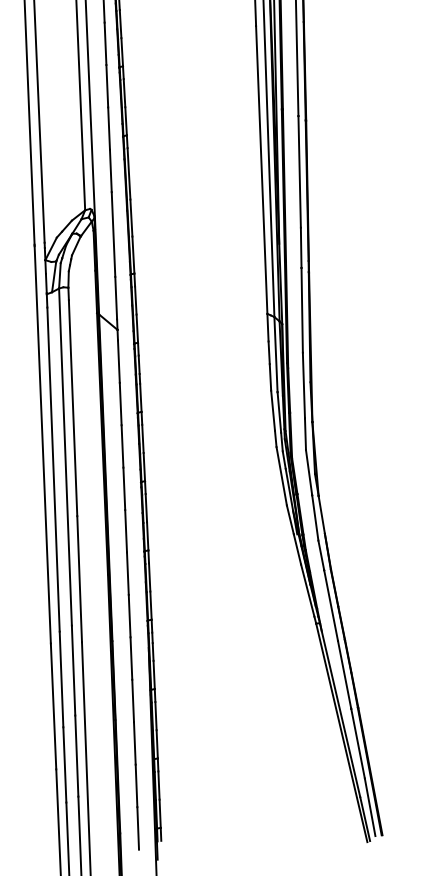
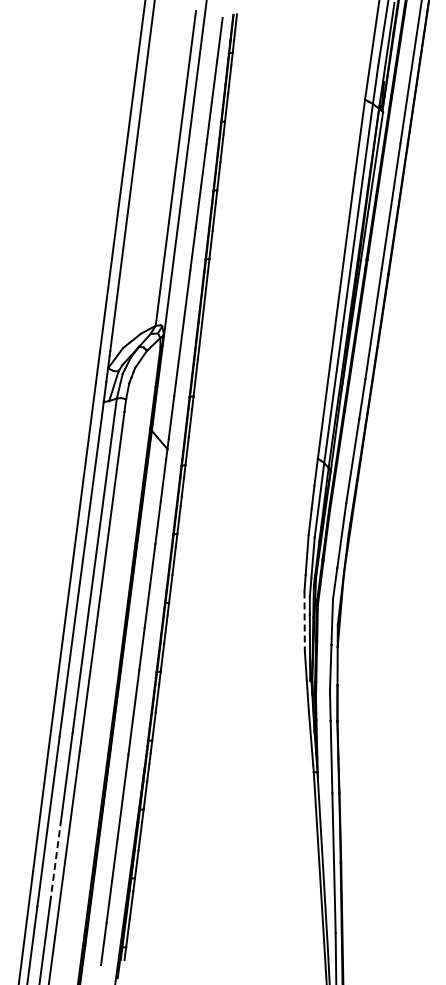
line: (281, 476) -> (304, 621), solid -> dashed
line: (76, 756) -> (55, 862), solid -> dashed

